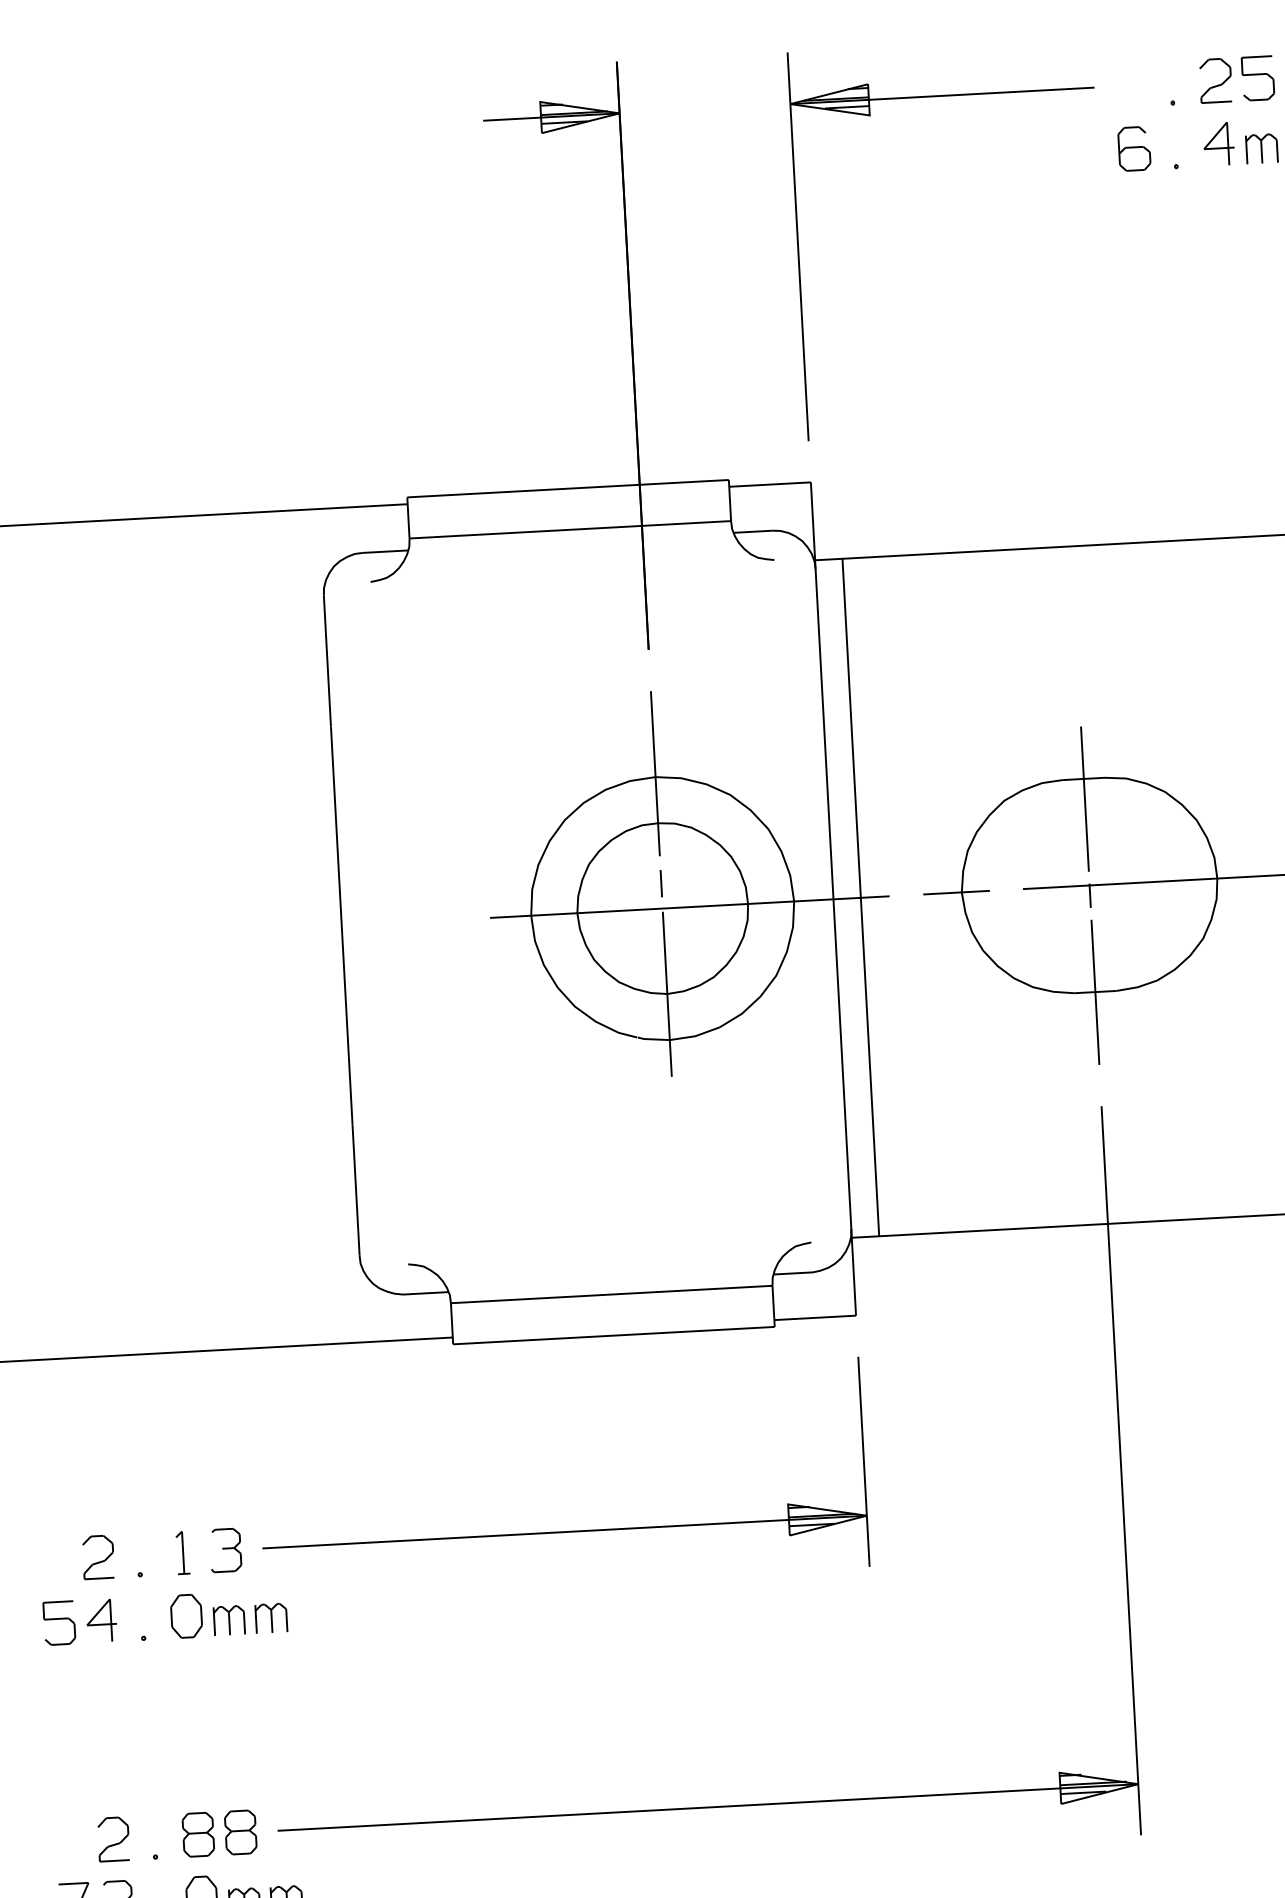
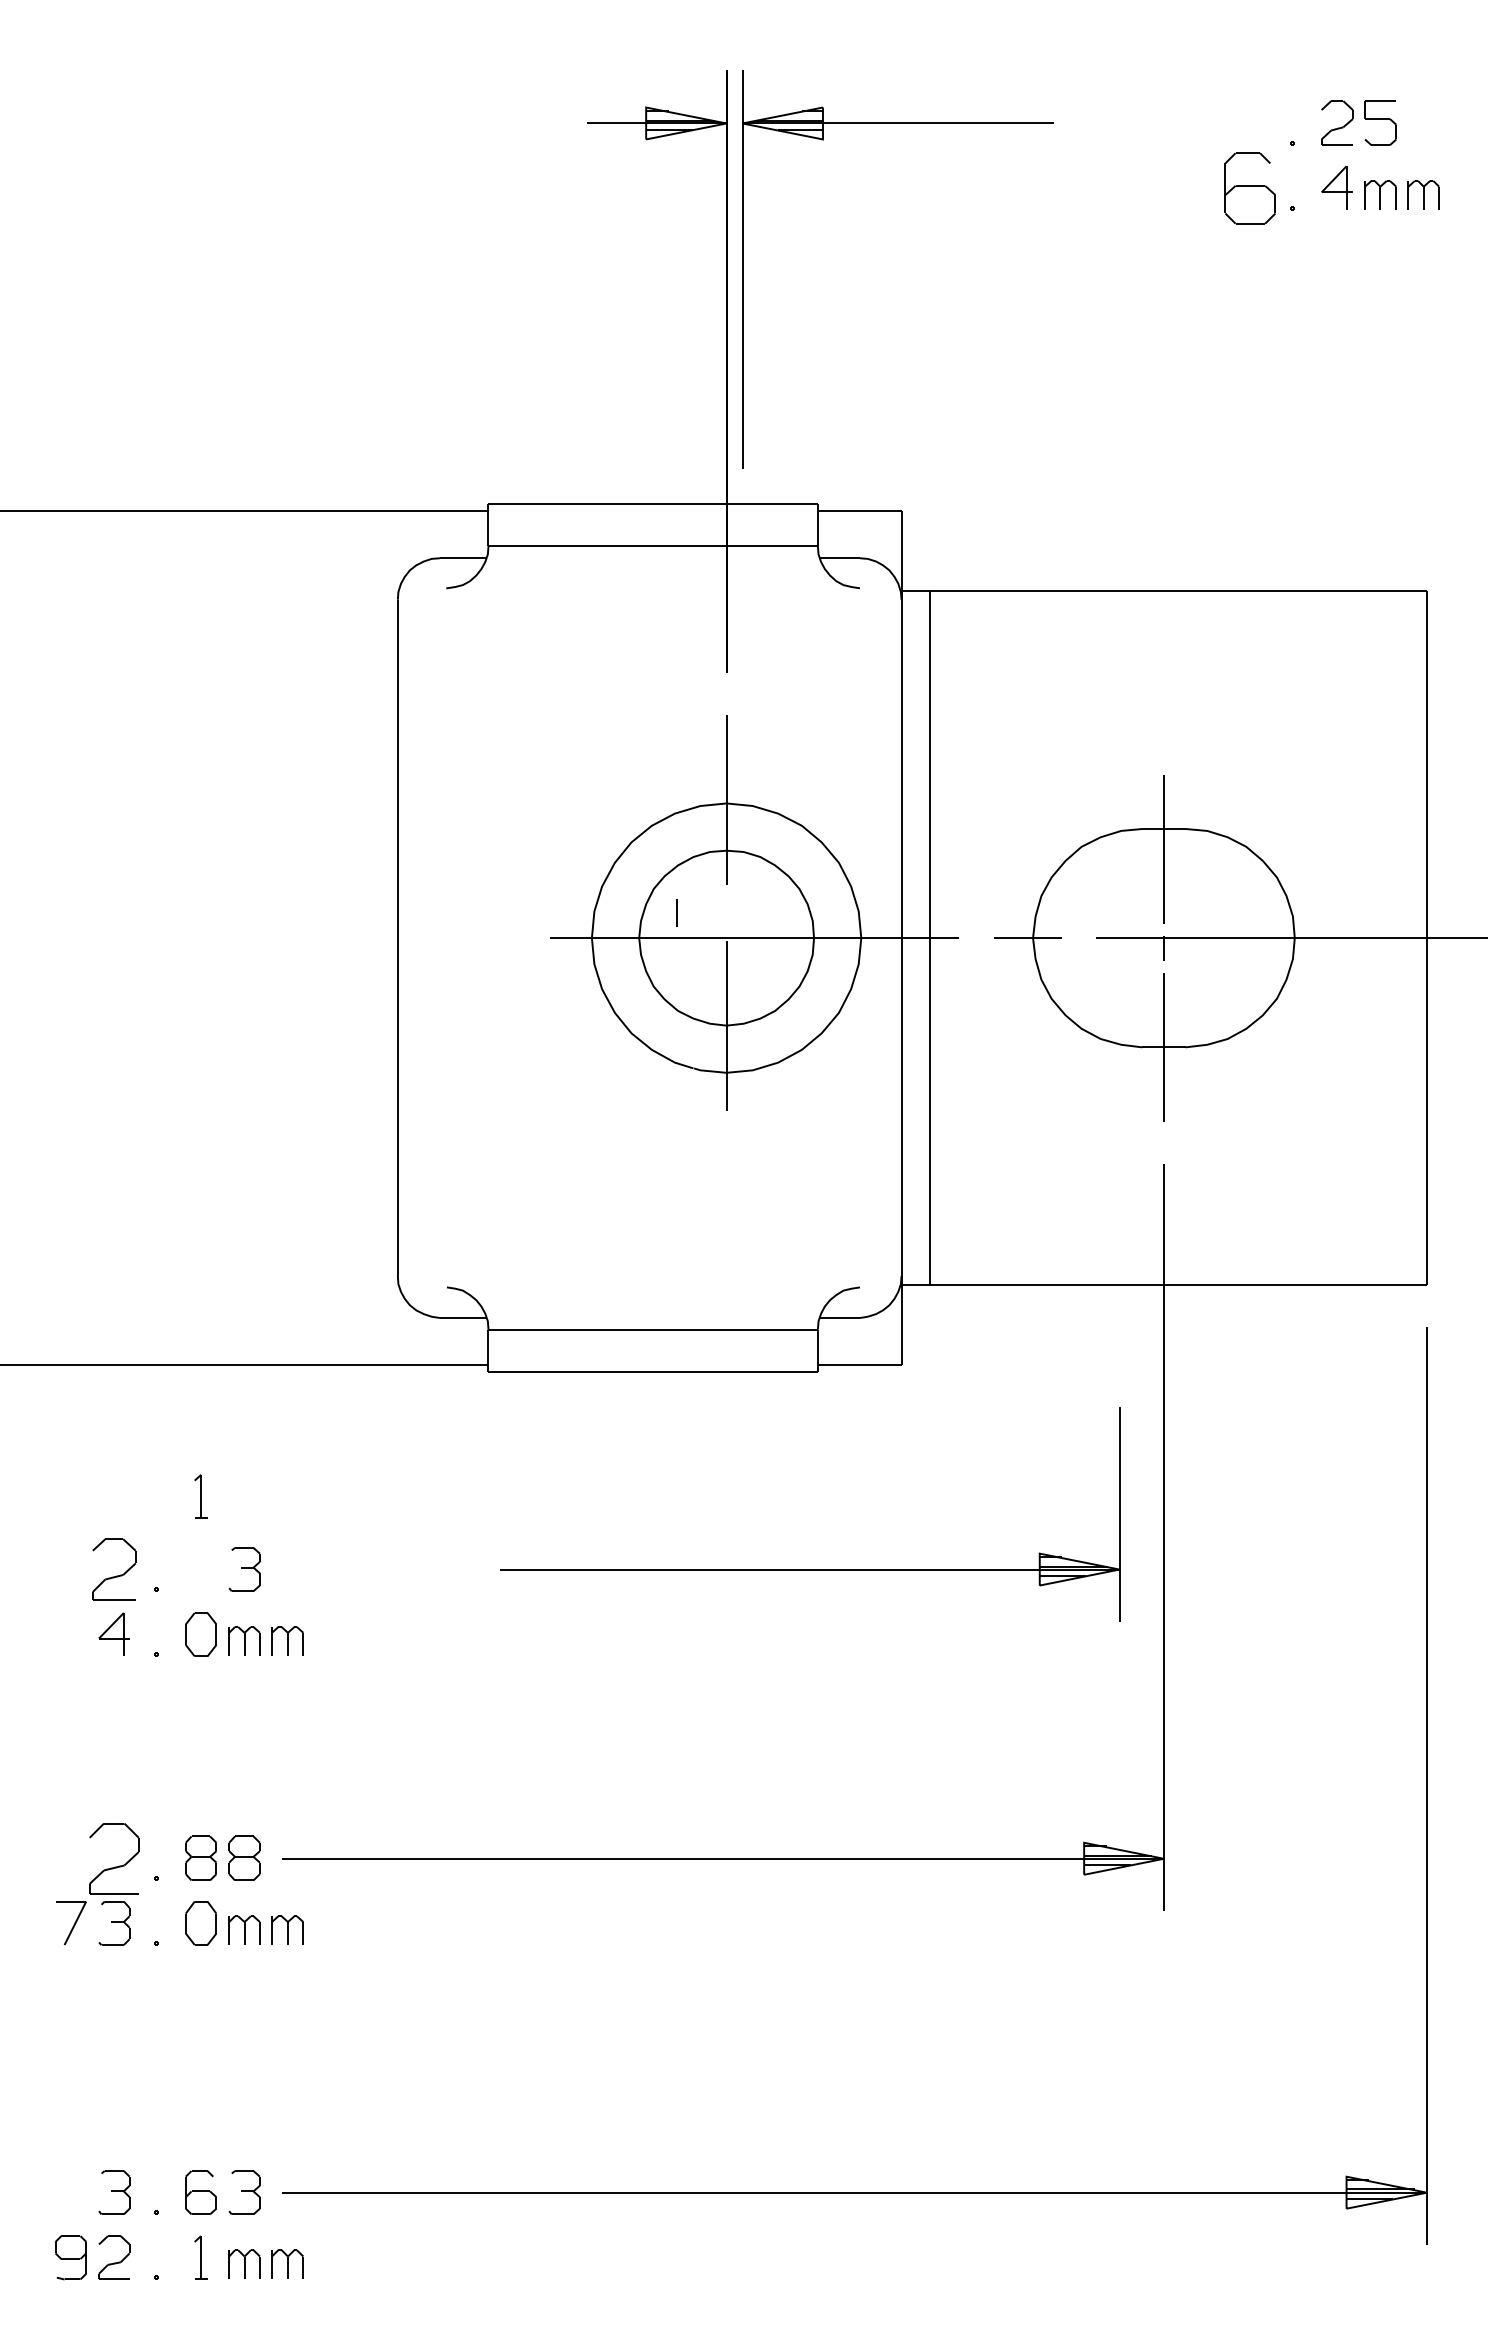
part: (941, 95) -> (897, 123), moved
part: (1134, 148) -> (1250, 187), size x1.6
line: (661, 883) -> (676, 912), moved
part: (565, 1532) -> (810, 1569), moved
part: (182, 1552) -> (200, 1496), moved
part: (98, 1557) -> (114, 1569), size x1.4
part: (59, 1623) -> (70, 1634), removed
part: (113, 1838) -> (114, 1857), size x1.6

